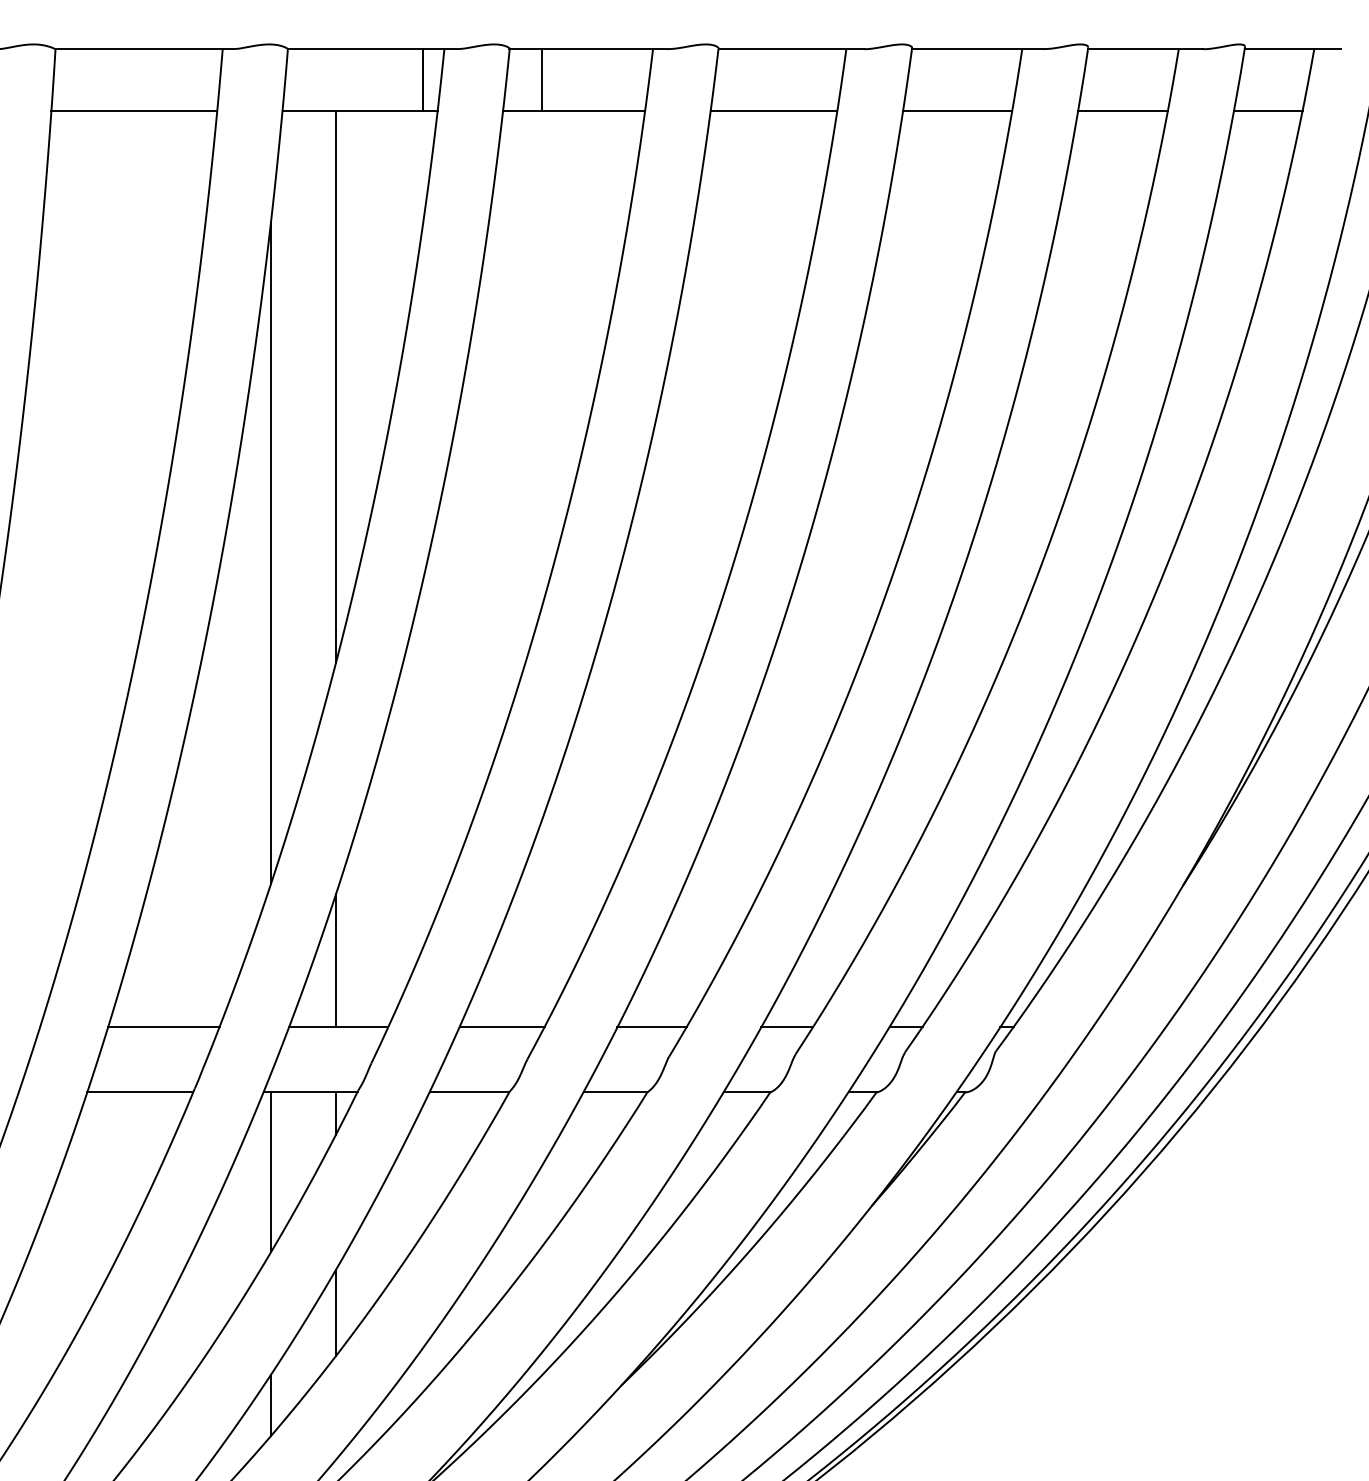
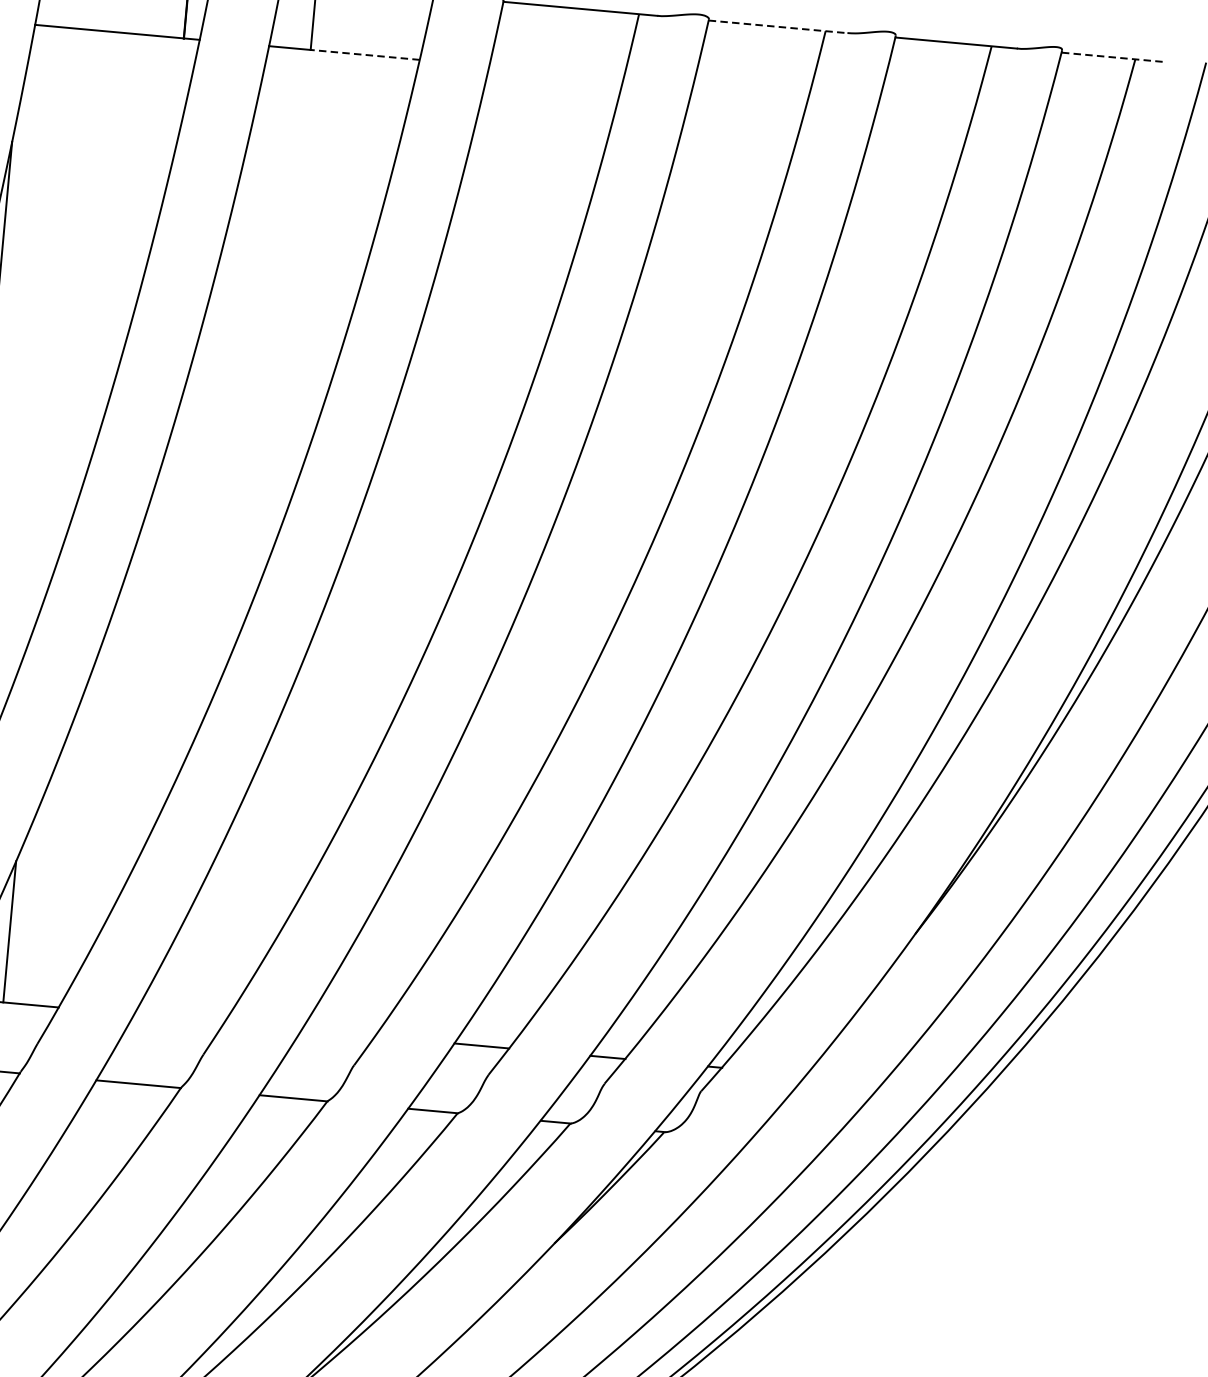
line: (977, 49) -> (778, 27), solid -> dashed
line: (1293, 49) -> (1113, 57), solid -> dashed
line: (593, 110) -> (364, 54), solid -> dashed
line: (773, 110) -> (555, 72), removed
line: (957, 110) -> (751, 89), removed
line: (1122, 110) -> (926, 105), removed
line: (1267, 110) -> (1079, 119), removed
line: (335, 386) -> (64, 322), removed
line: (501, 1027) -> (178, 1018), removed
line: (651, 1027) -> (337, 1032), removed

